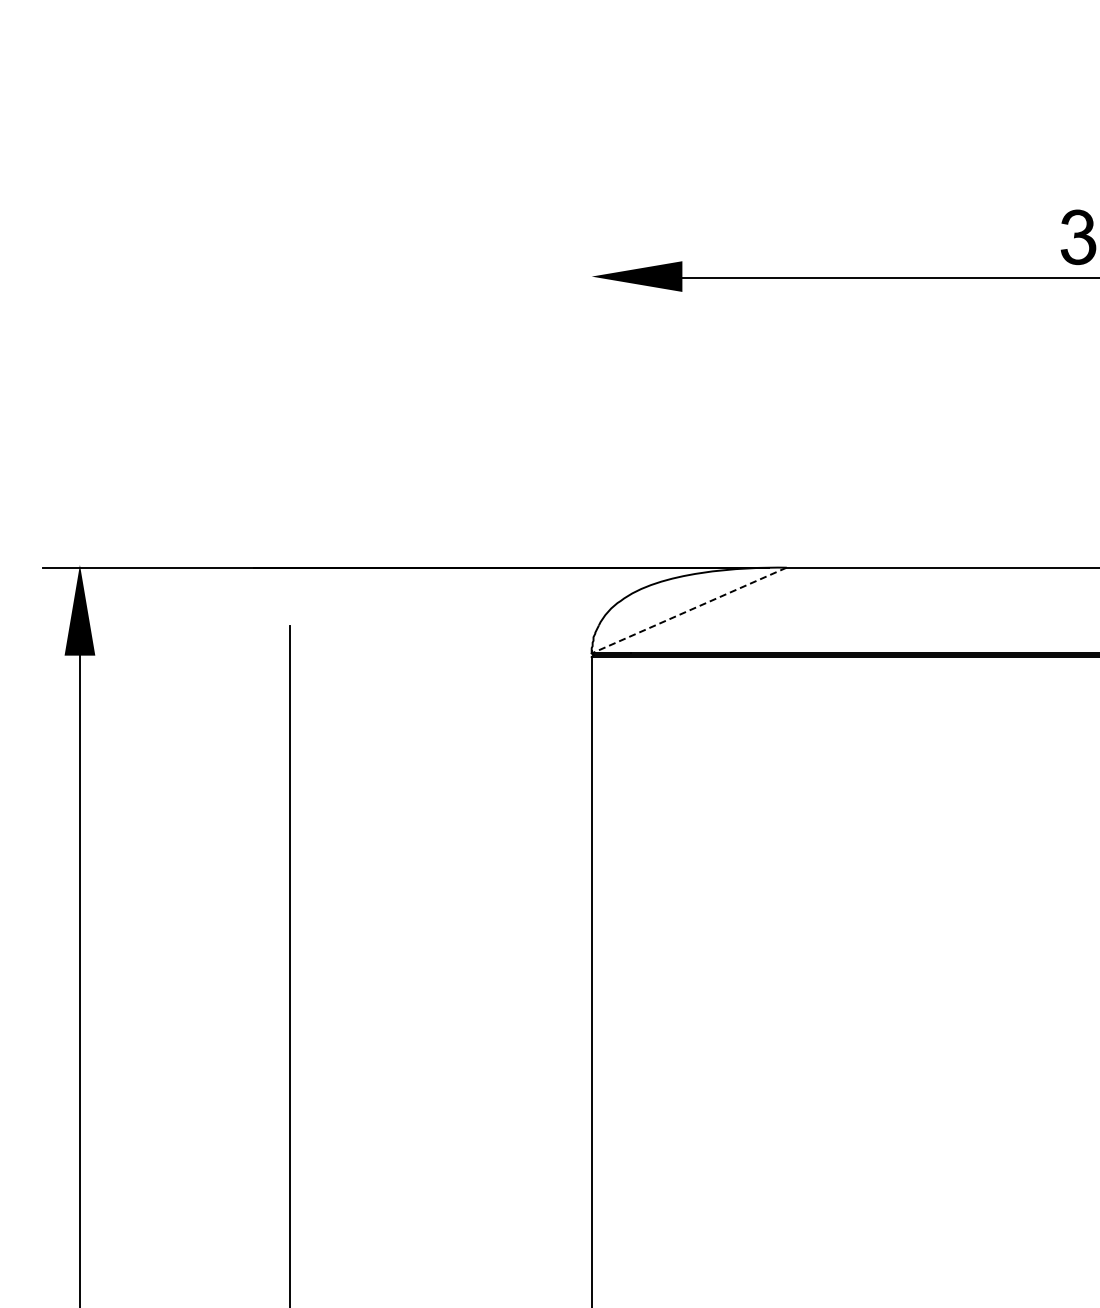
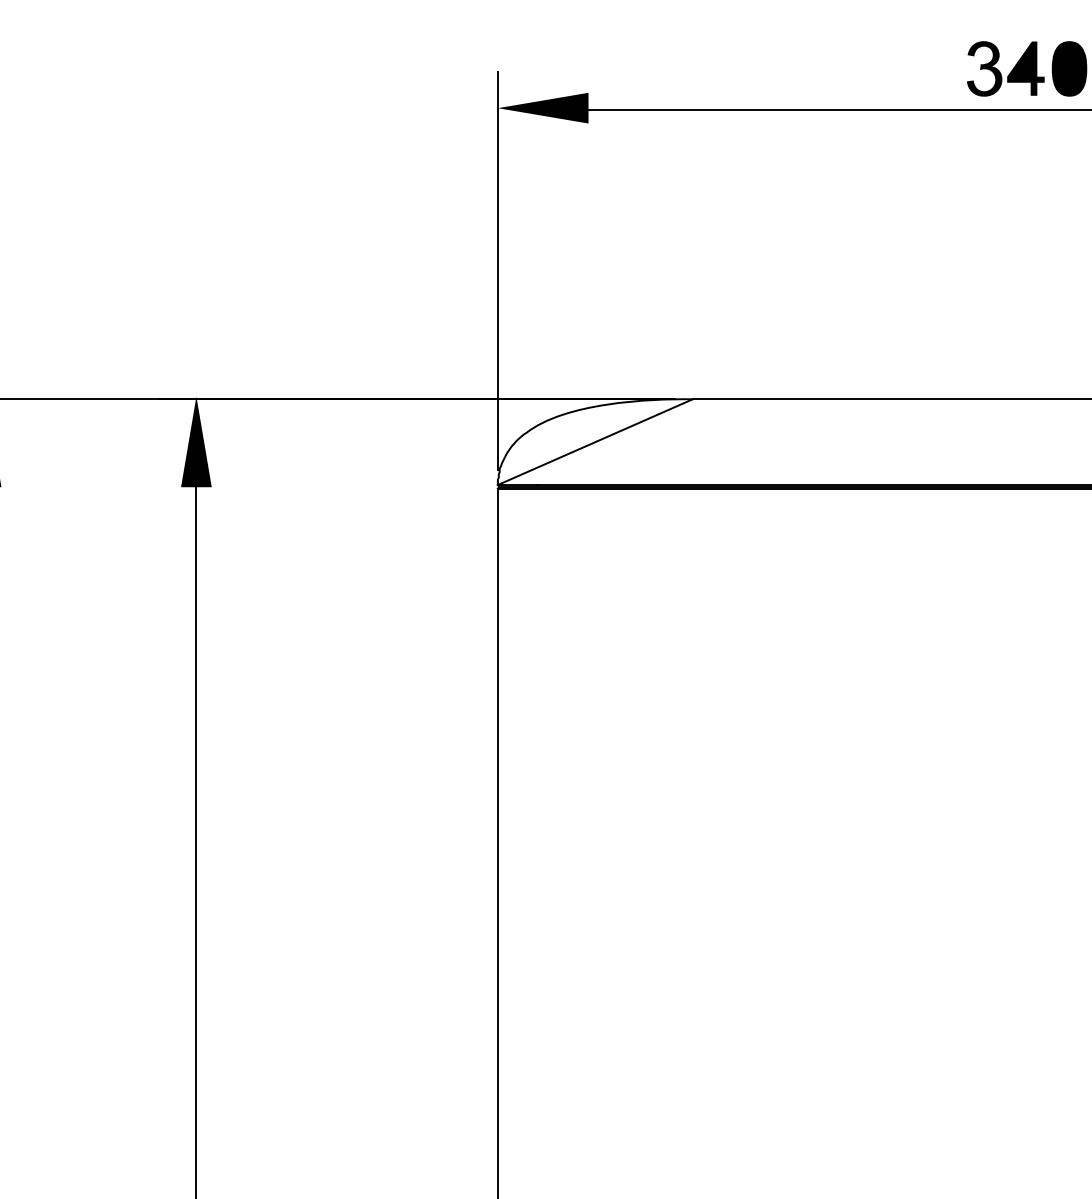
line: (591, 439) -> (497, 271), added
fill: (289, 609) -> (195, 441), added
line: (688, 610) -> (594, 442), dashed -> solid

